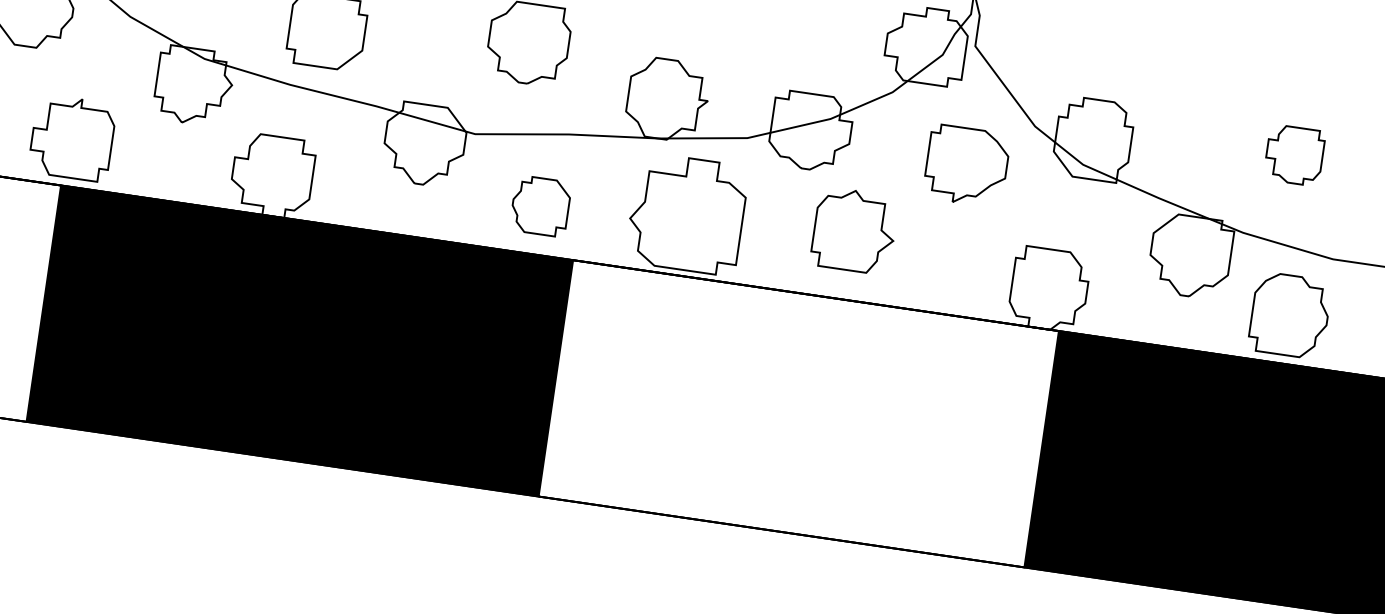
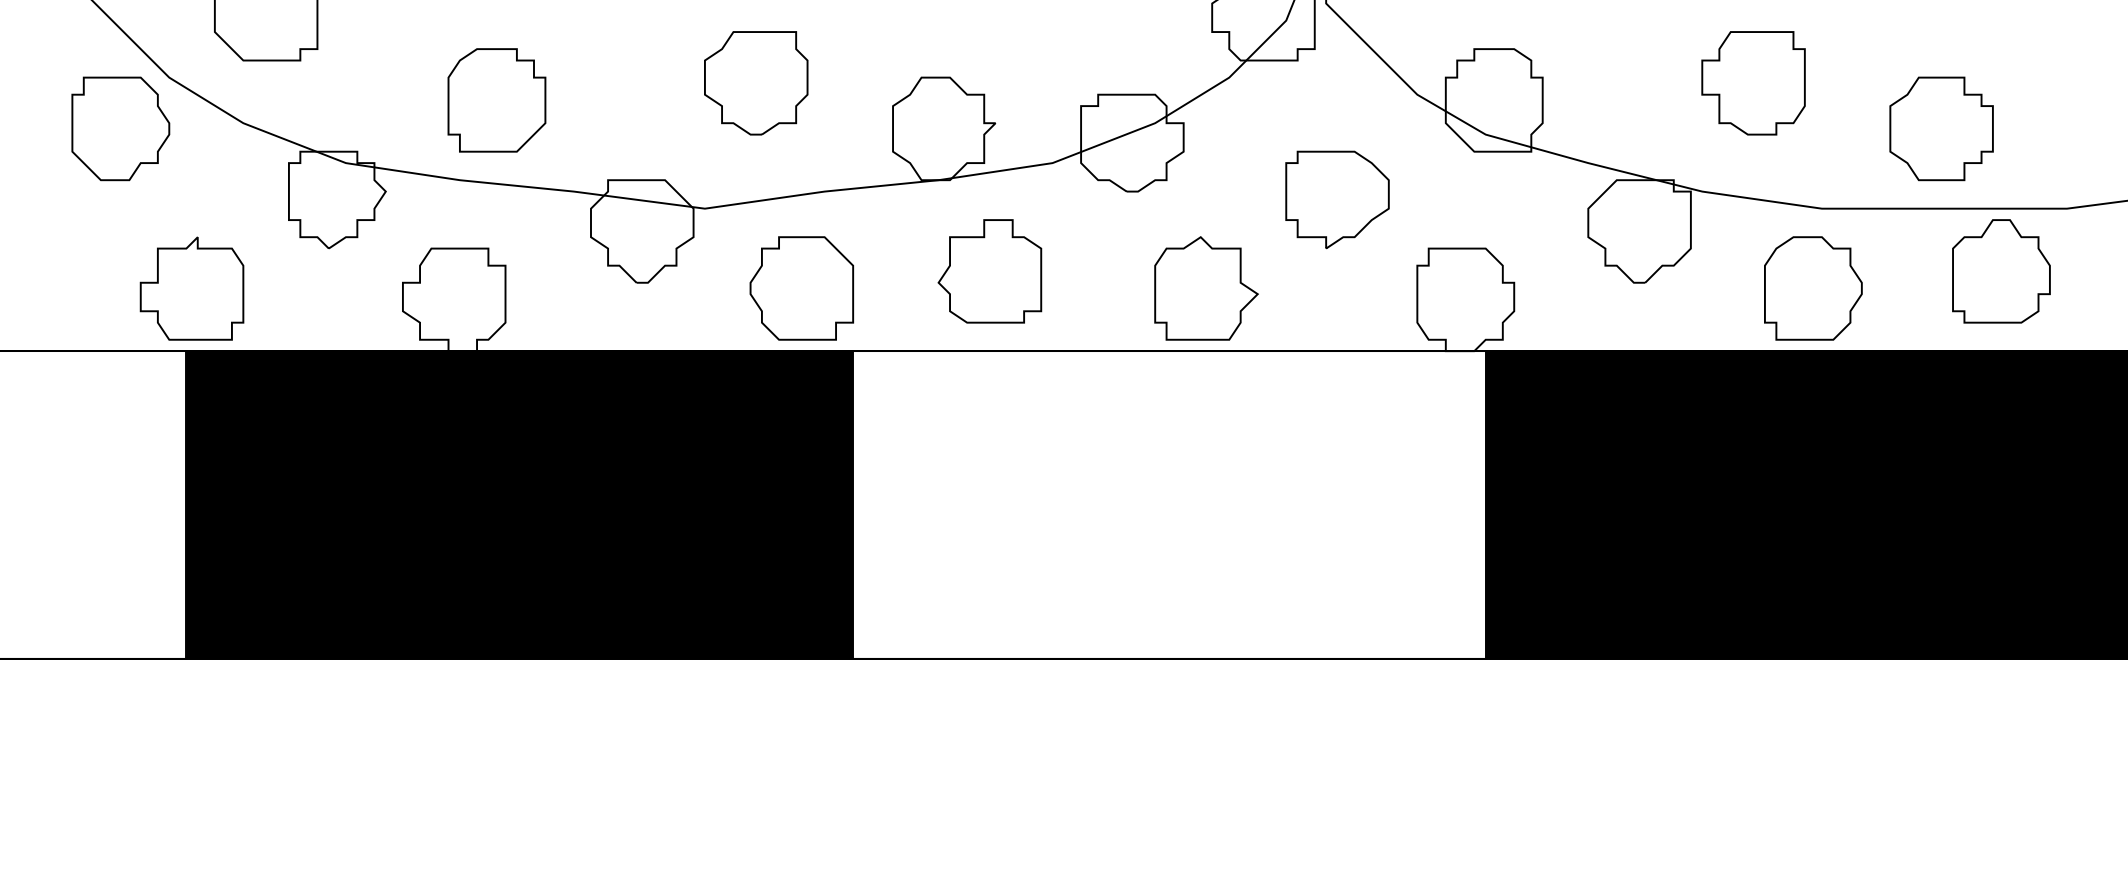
part: (1294, 155) -> (1753, 83), size x1.43
part: (966, 165) -> (1337, 199), moved
part: (540, 206) -> (801, 288), size x1.43
part: (686, 214) -> (989, 271), size x0.71
part: (854, 230) -> (1206, 288), moved
part: (1290, 315) -> (1813, 288), moved

